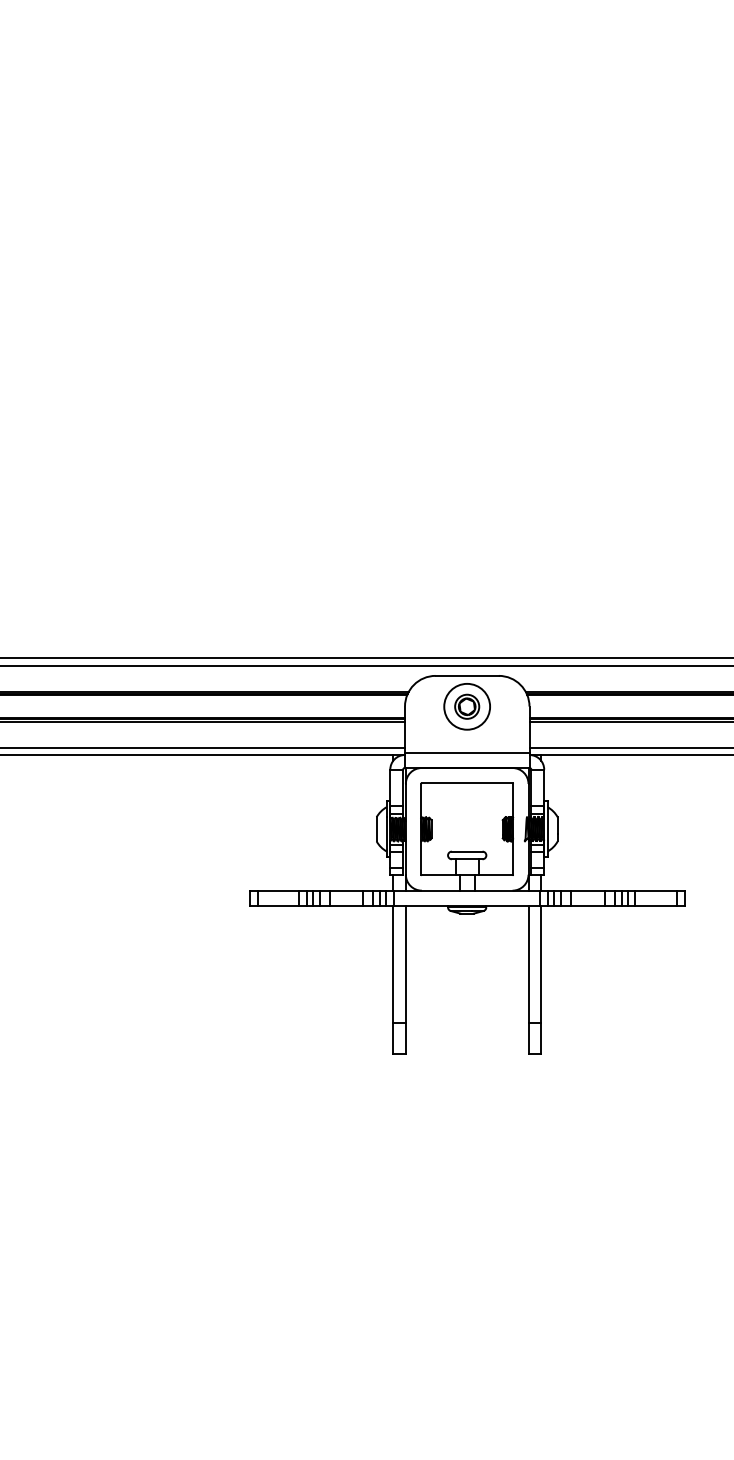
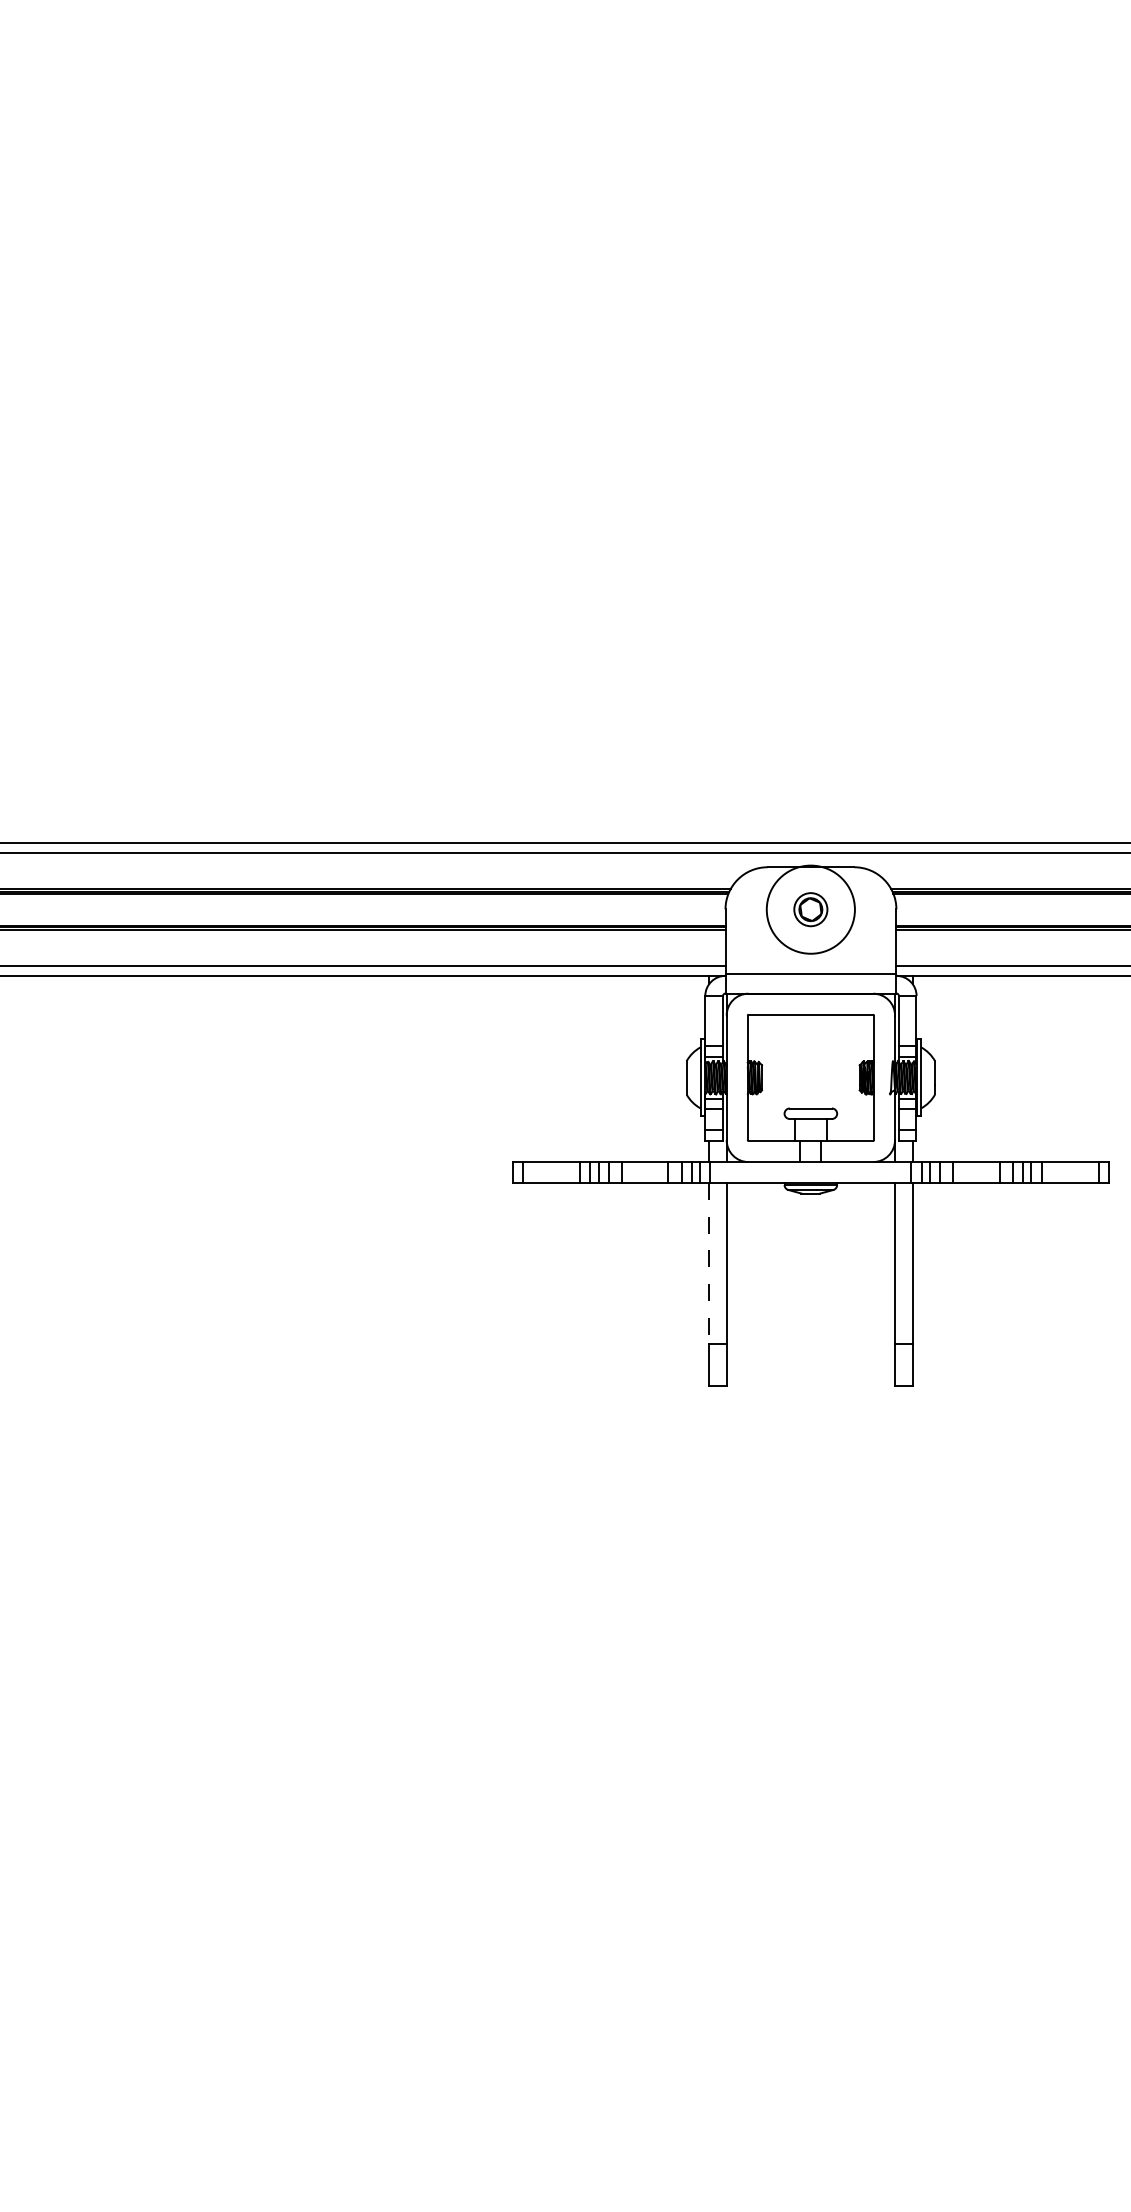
circle: (466, 706) -> (810, 909), size x1.4
line: (393, 965) -> (709, 1264), solid -> dashed

